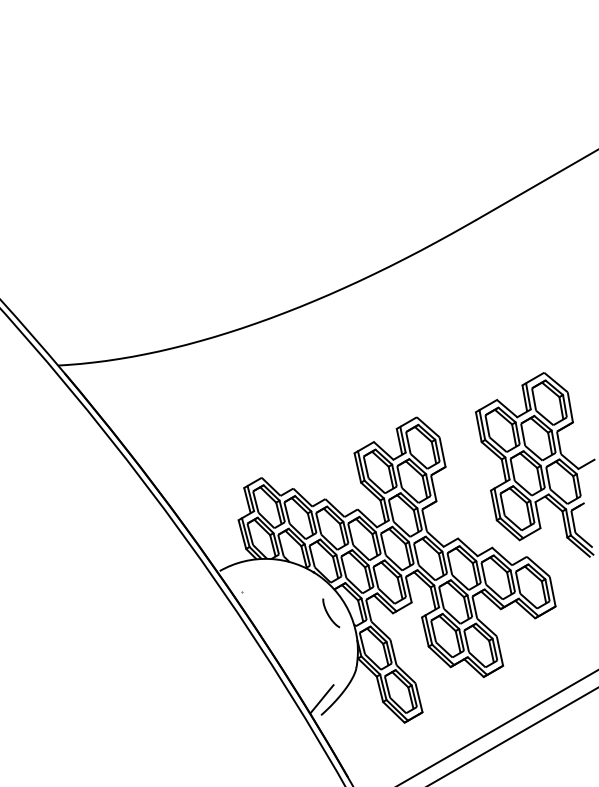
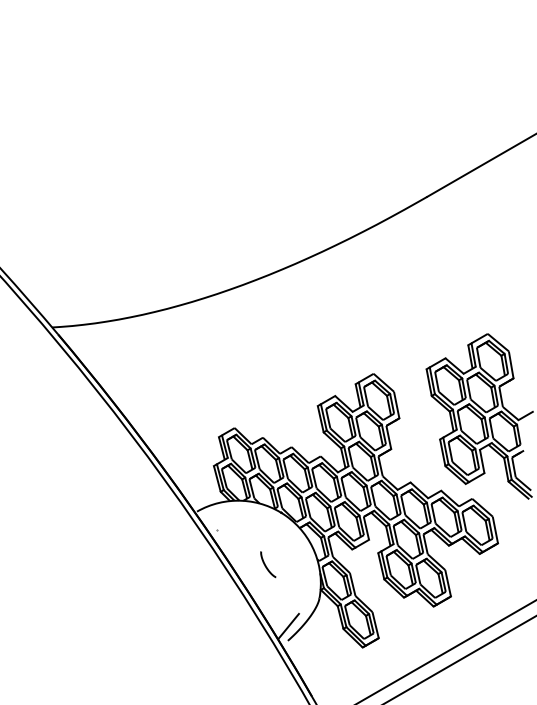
curve: (329, 614) -> (266, 565), moved

